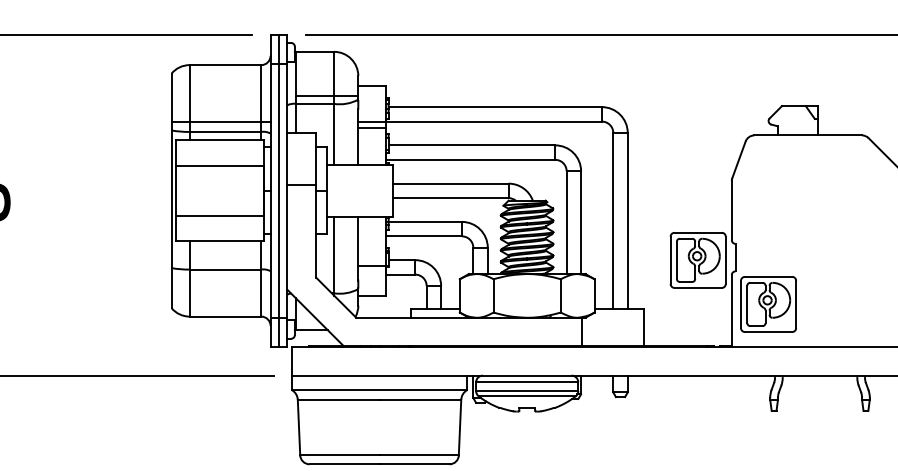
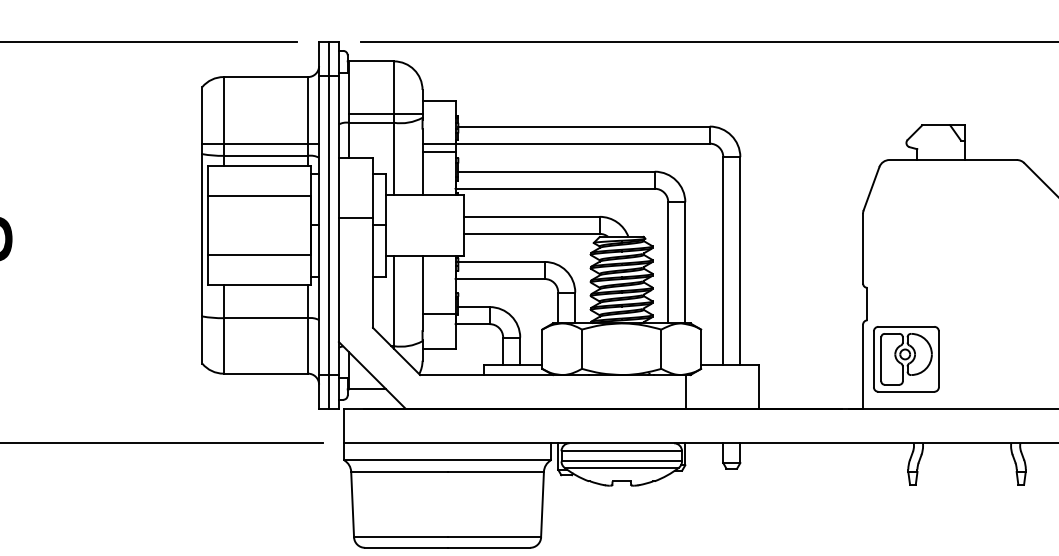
part: (698, 260) -> (823, 307), removed

